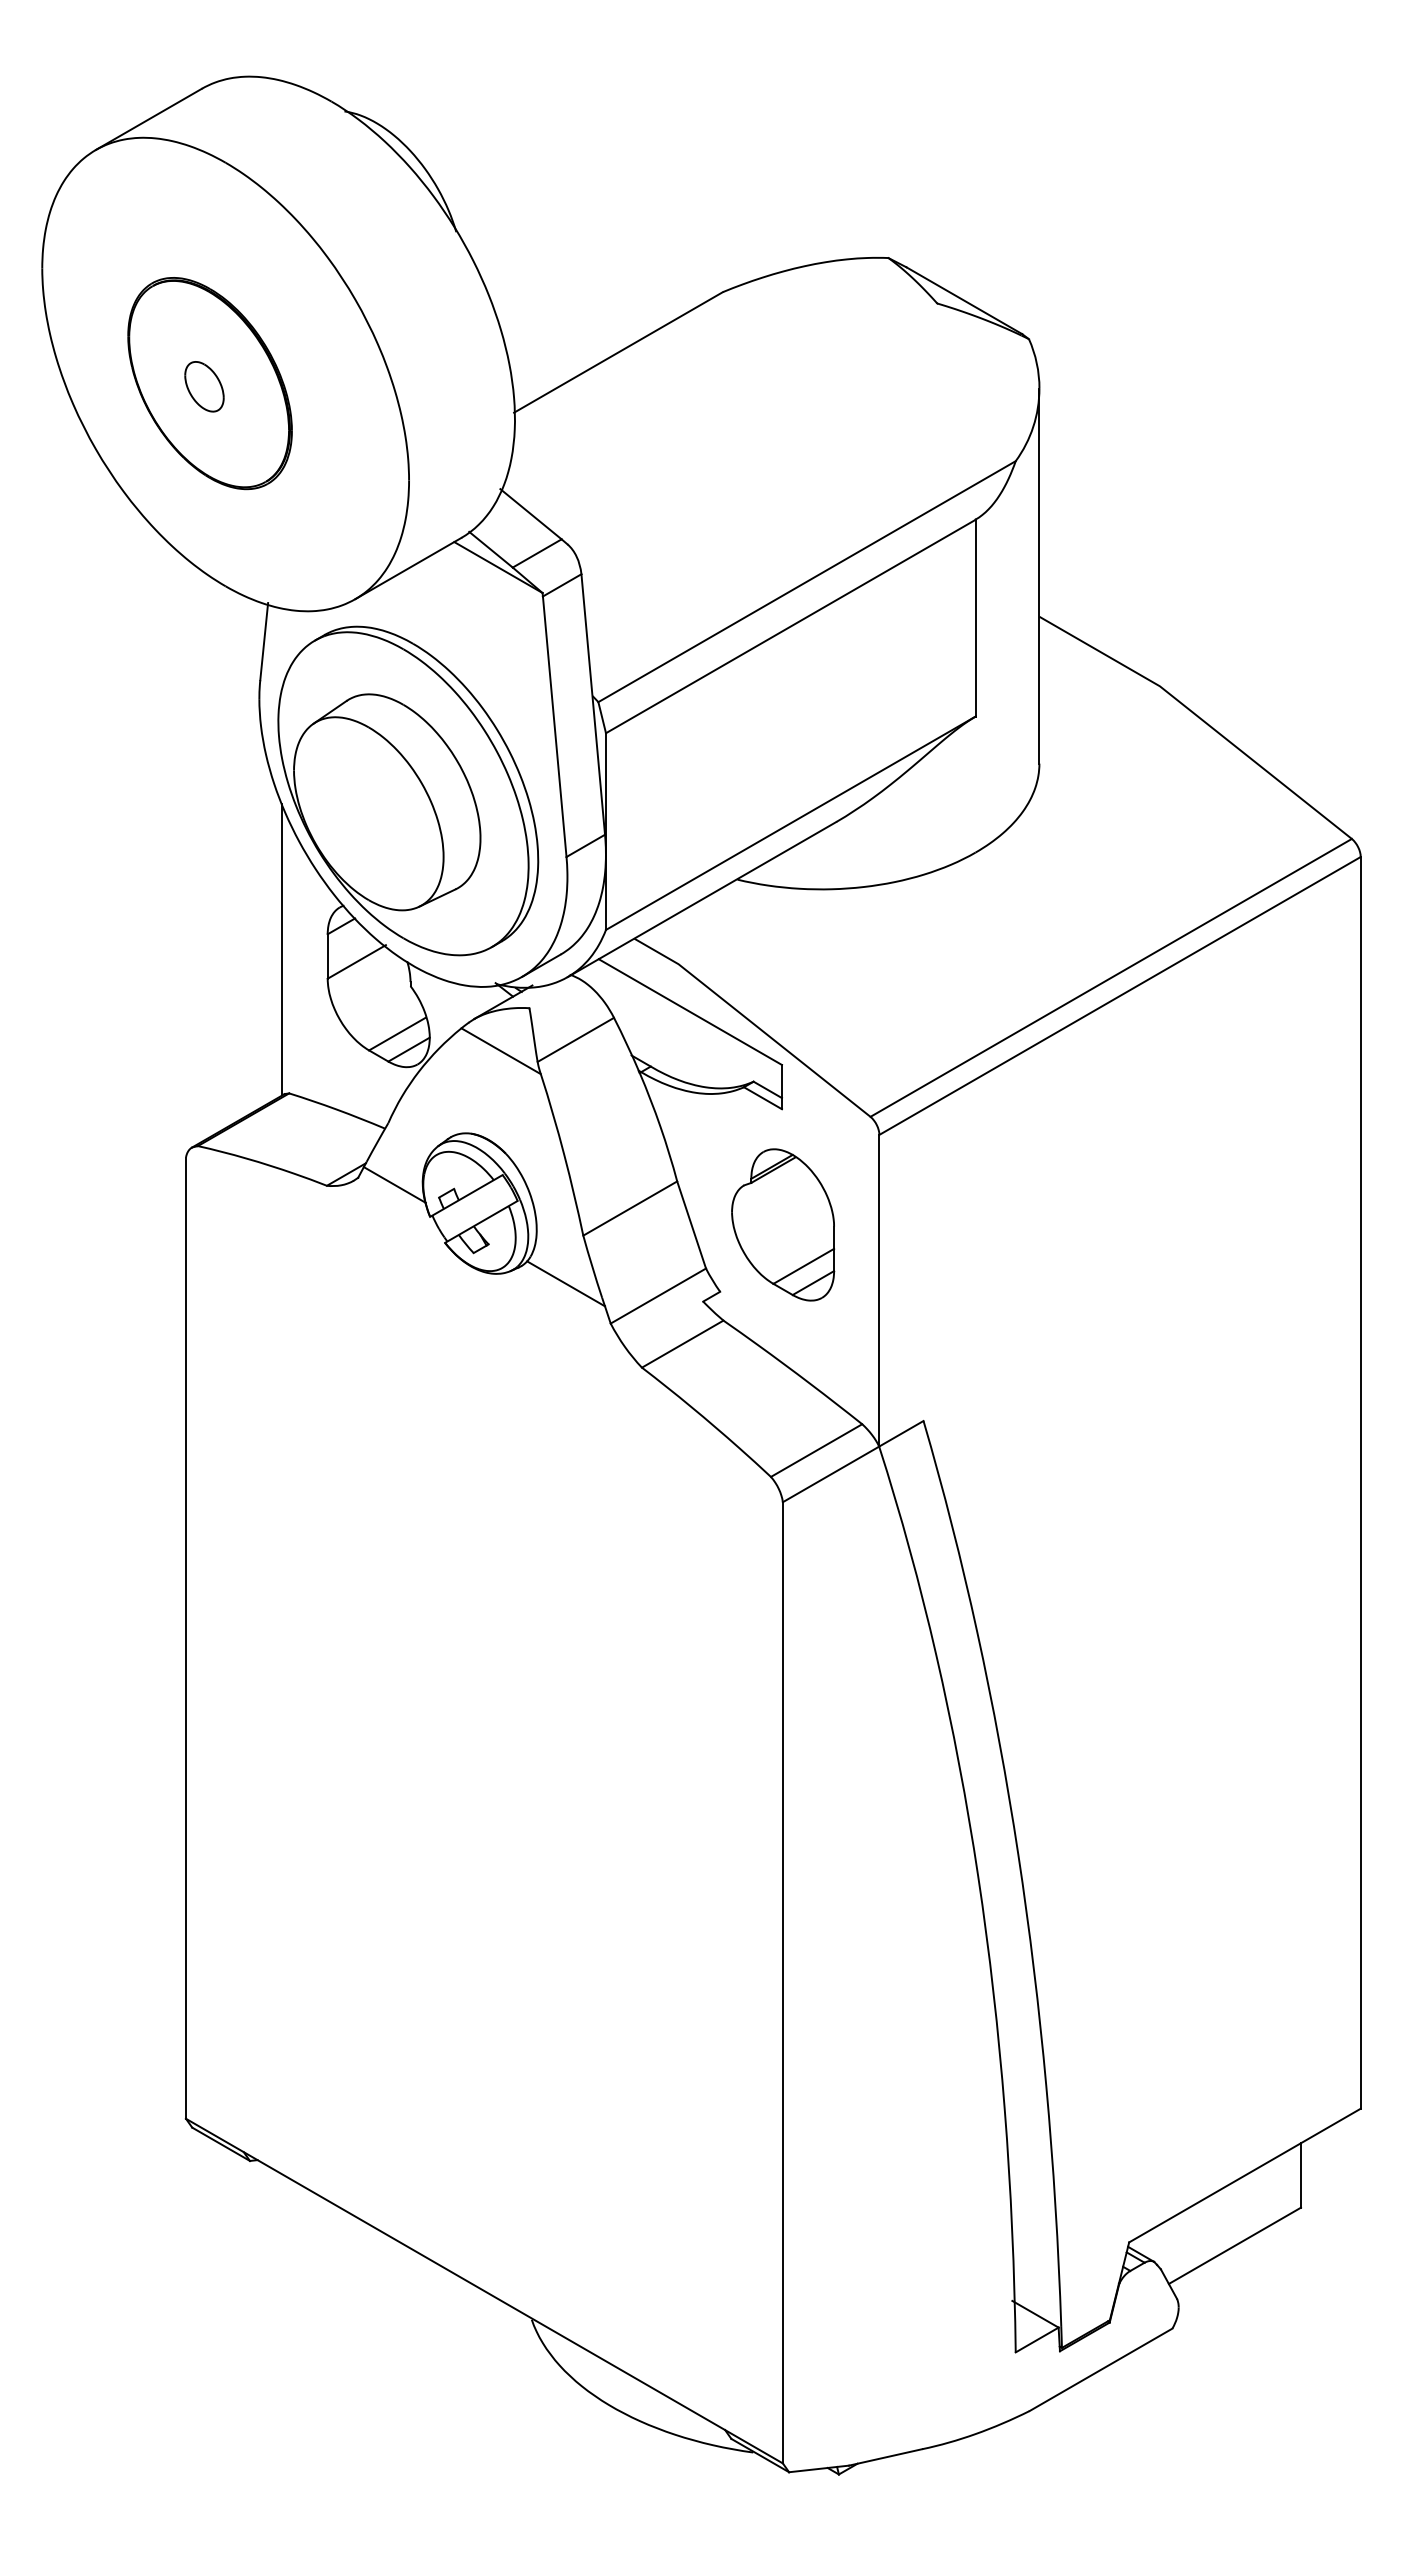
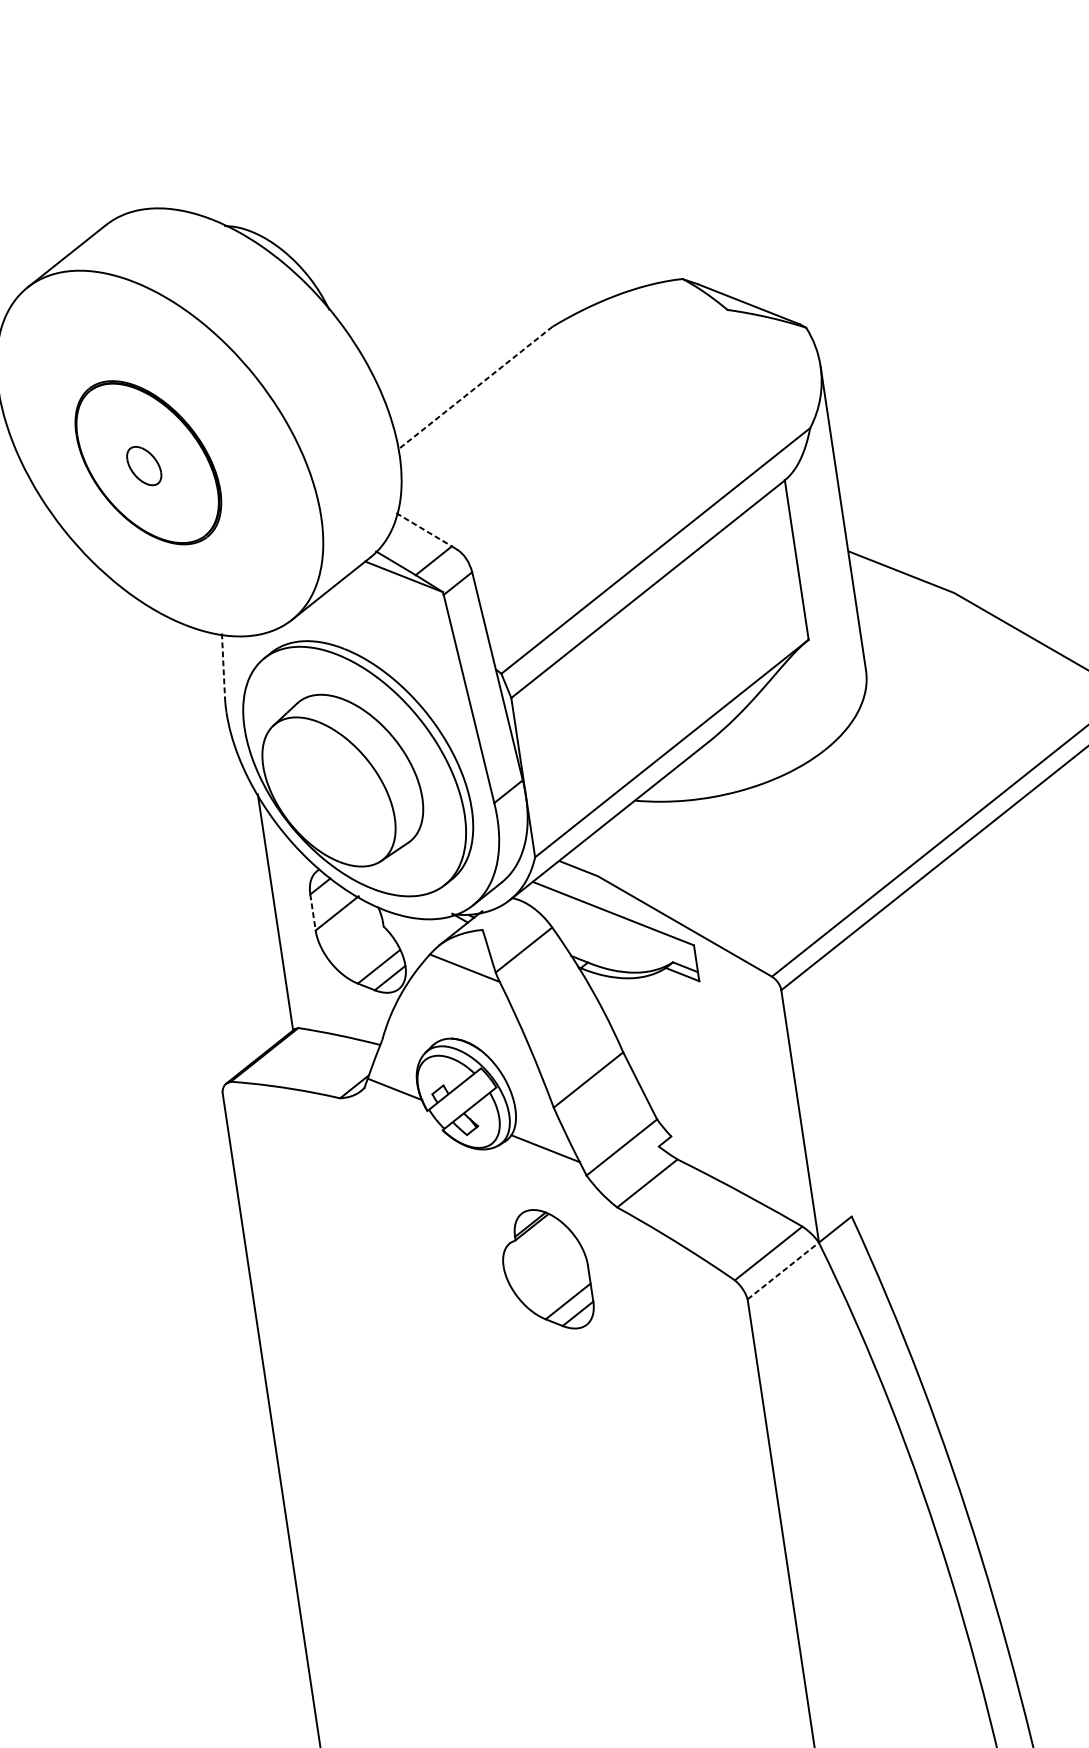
line: (618, 352) -> (475, 388), solid -> dashed
line: (531, 514) -> (424, 529), solid -> dashed
line: (264, 641) -> (223, 665), solid -> dashed
line: (327, 957) -> (312, 913), solid -> dashed
part: (783, 1224) -> (546, 1270), moved
line: (831, 1474) -> (783, 1271), solid -> dashed

